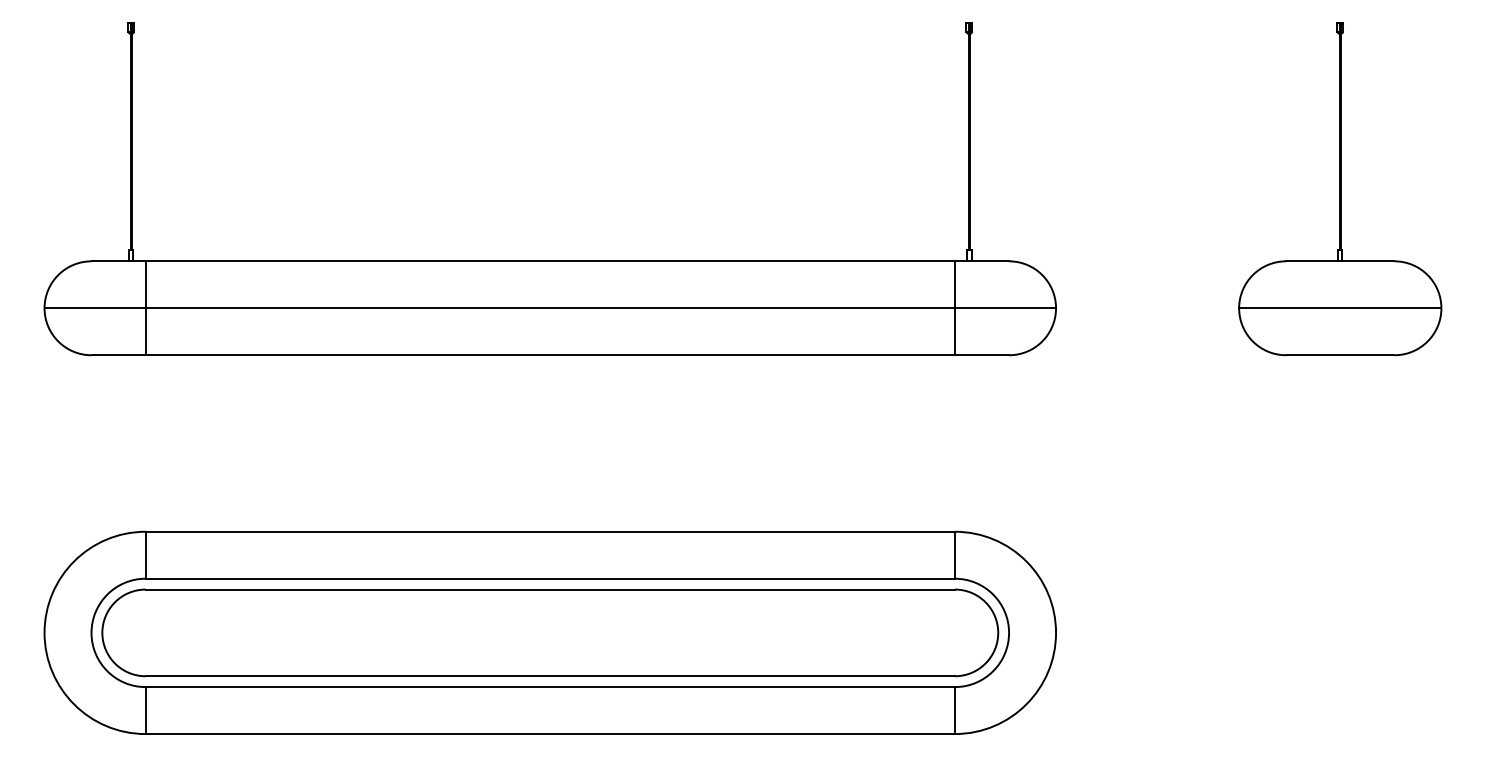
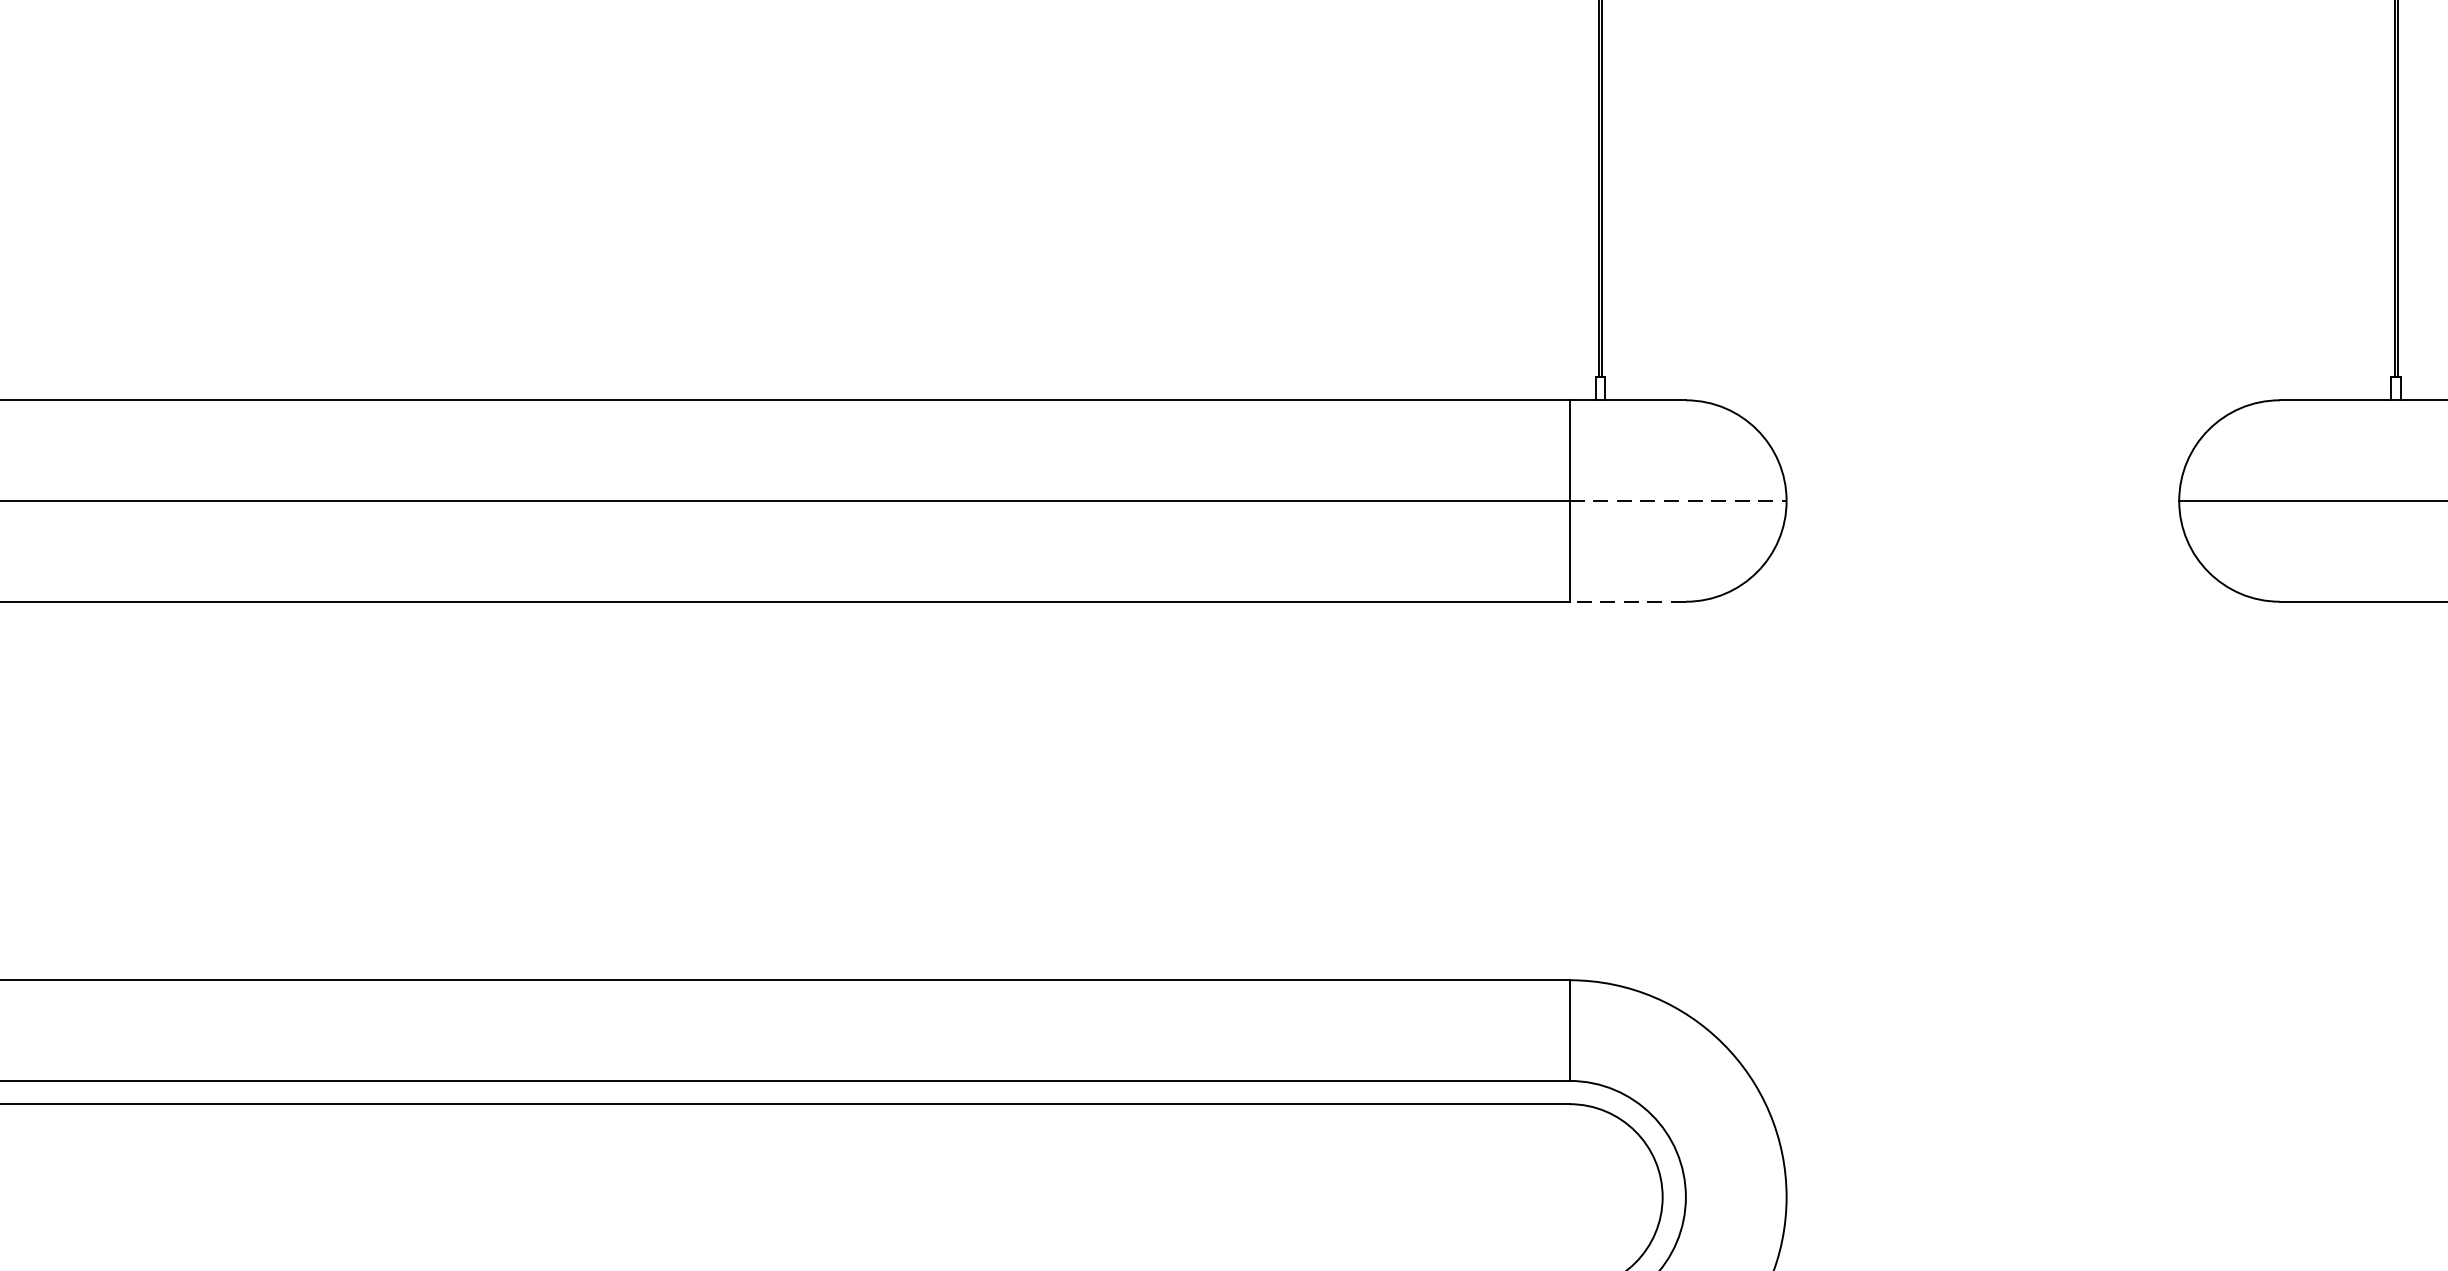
line: (1005, 308) -> (1678, 501), solid -> dashed
line: (981, 355) -> (1626, 602), solid -> dashed

